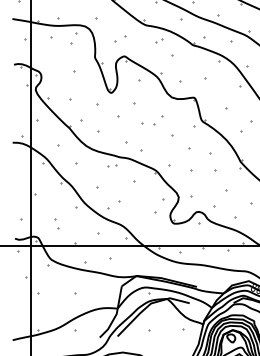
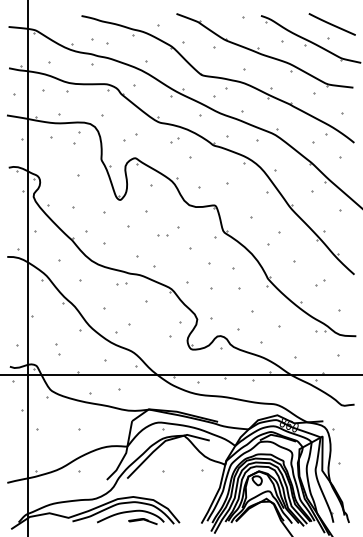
part: (148, 123) -> (162, 235), size x0.62

